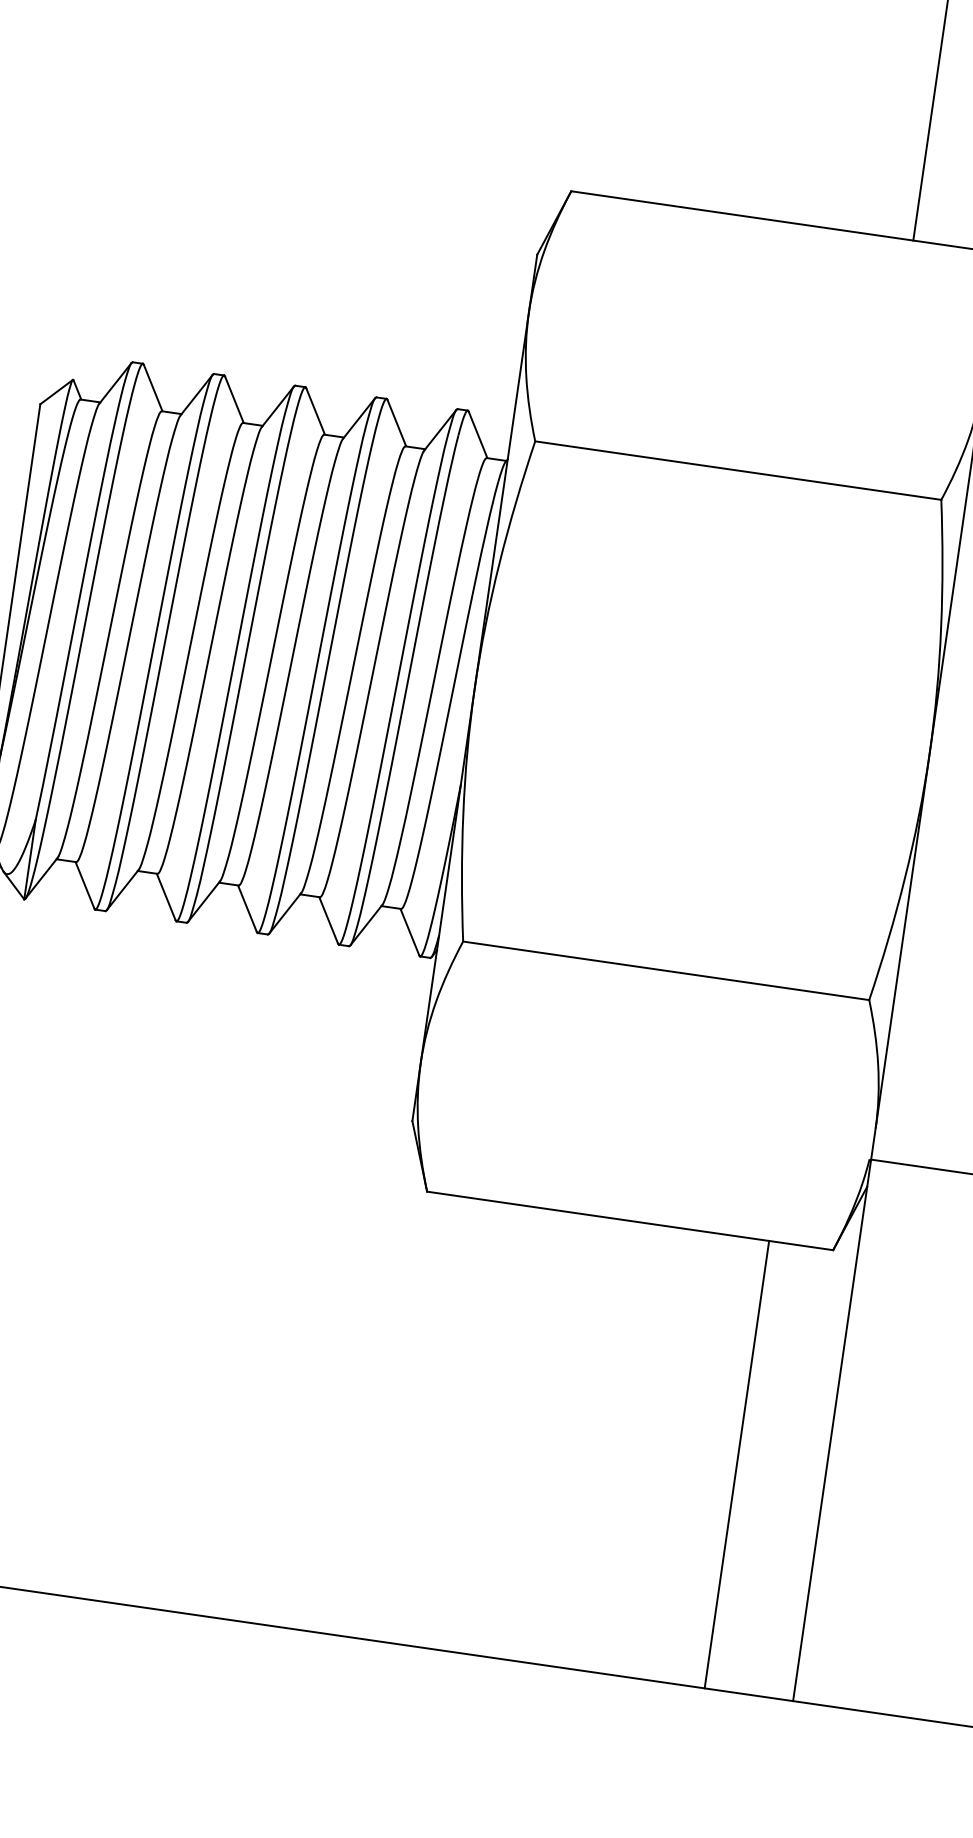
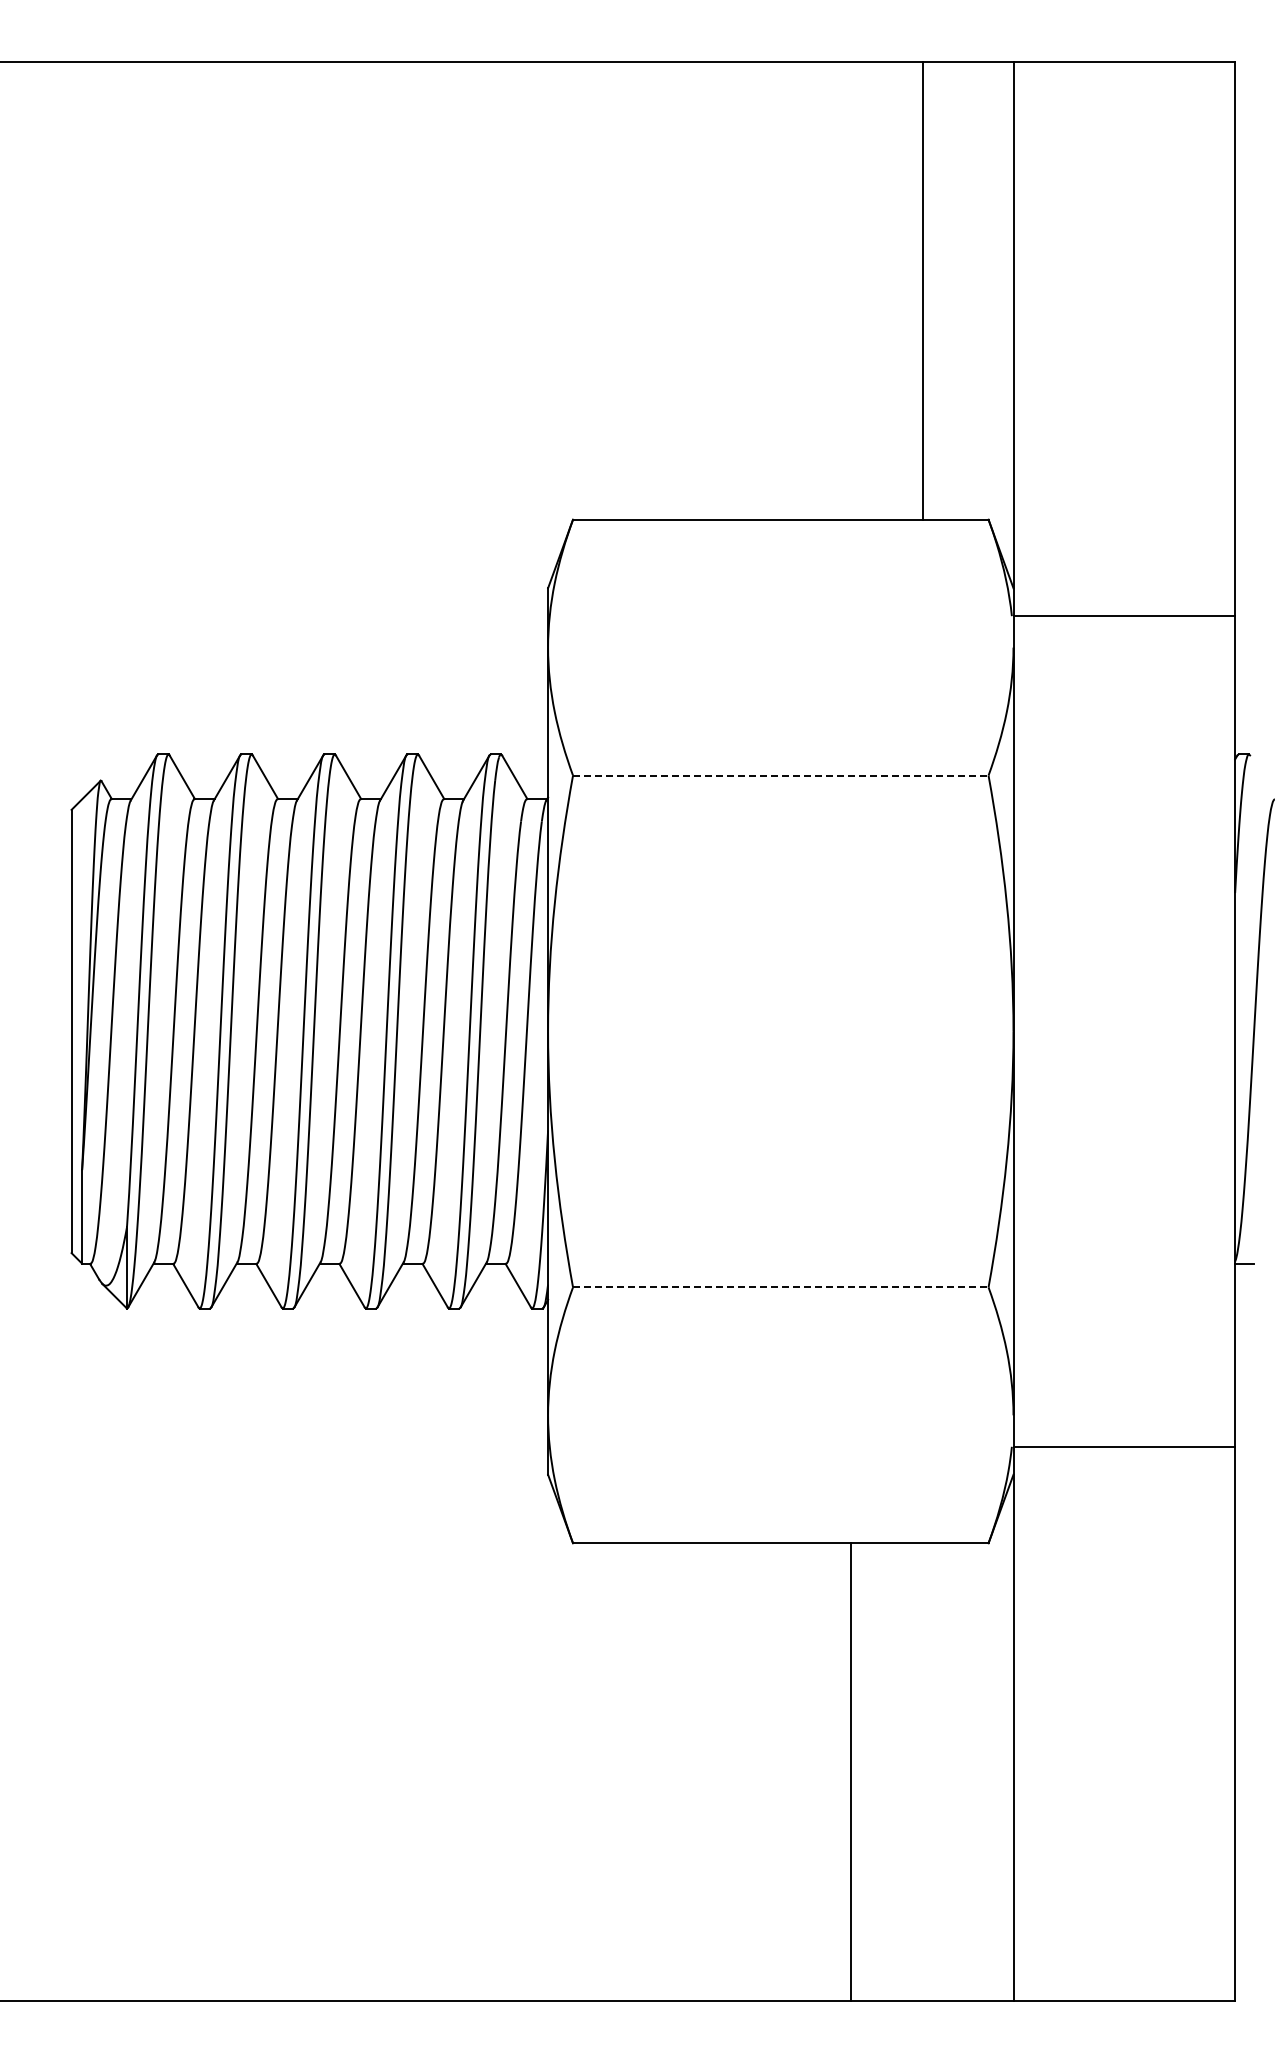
line: (738, 470) -> (780, 775), solid -> dashed
line: (665, 970) -> (780, 1287), solid -> dashed
line: (737, 1465) -> (851, 1772), moved

